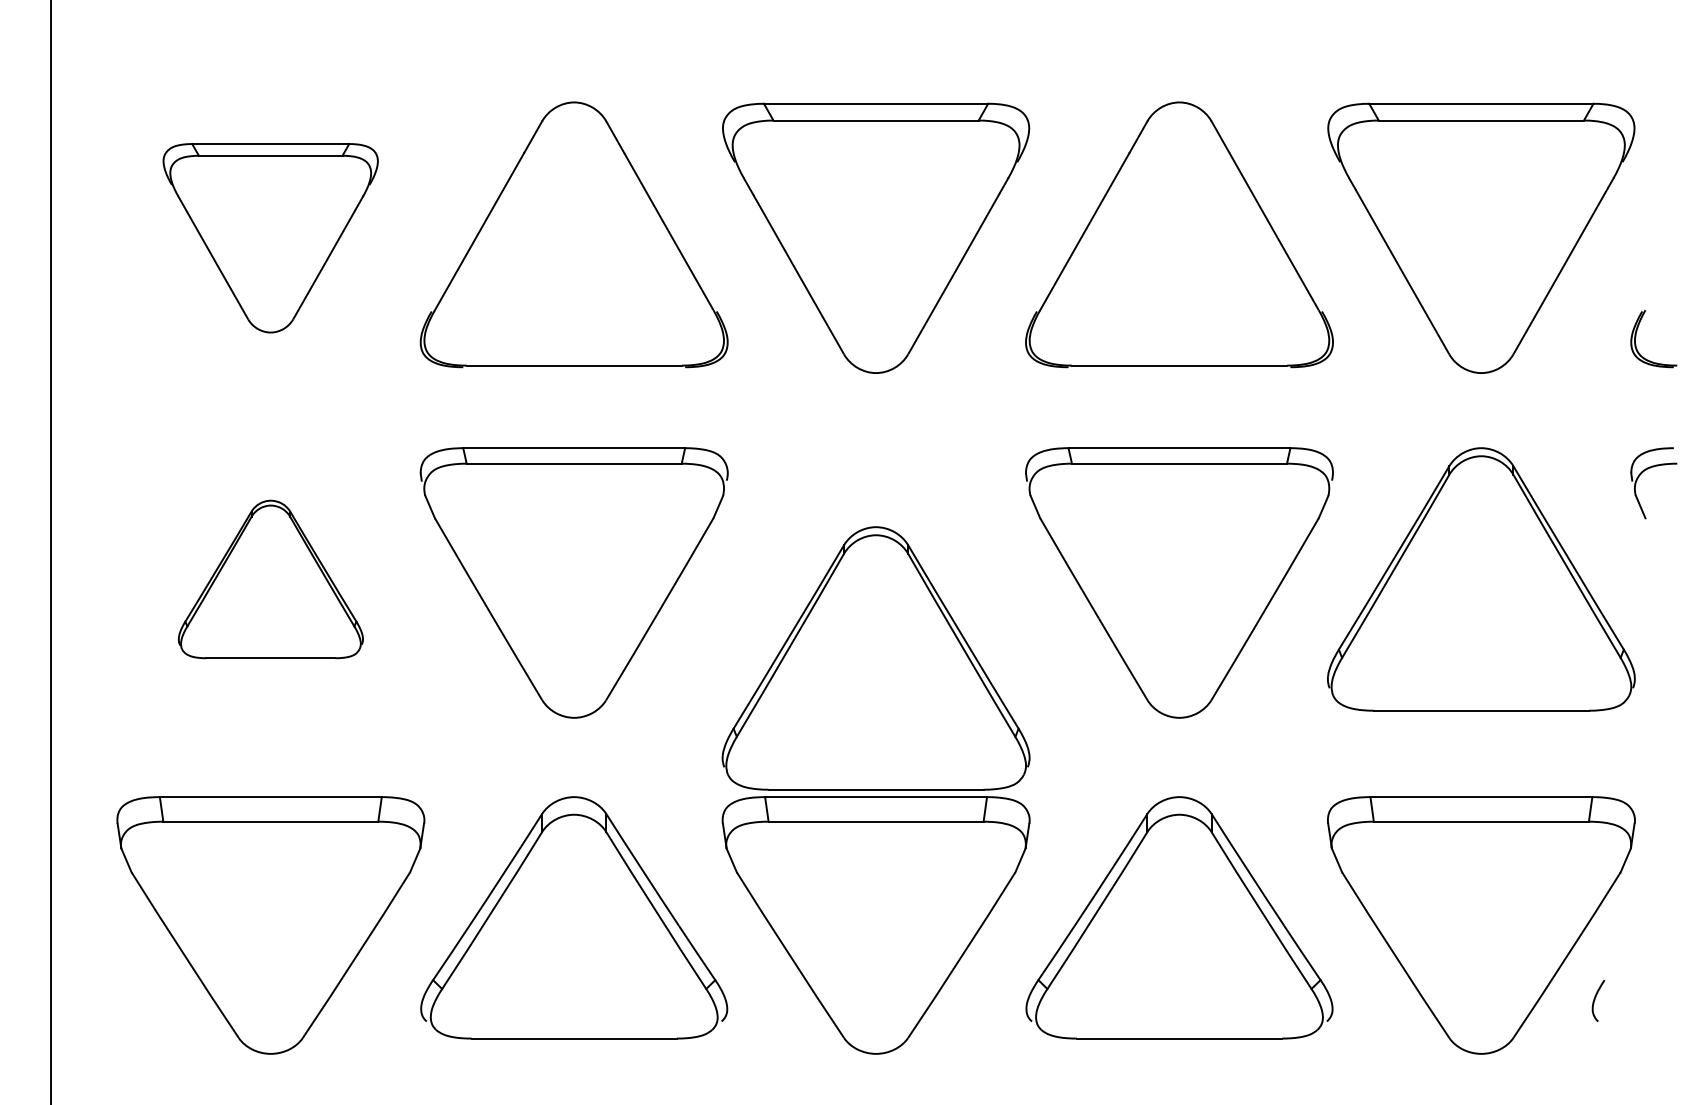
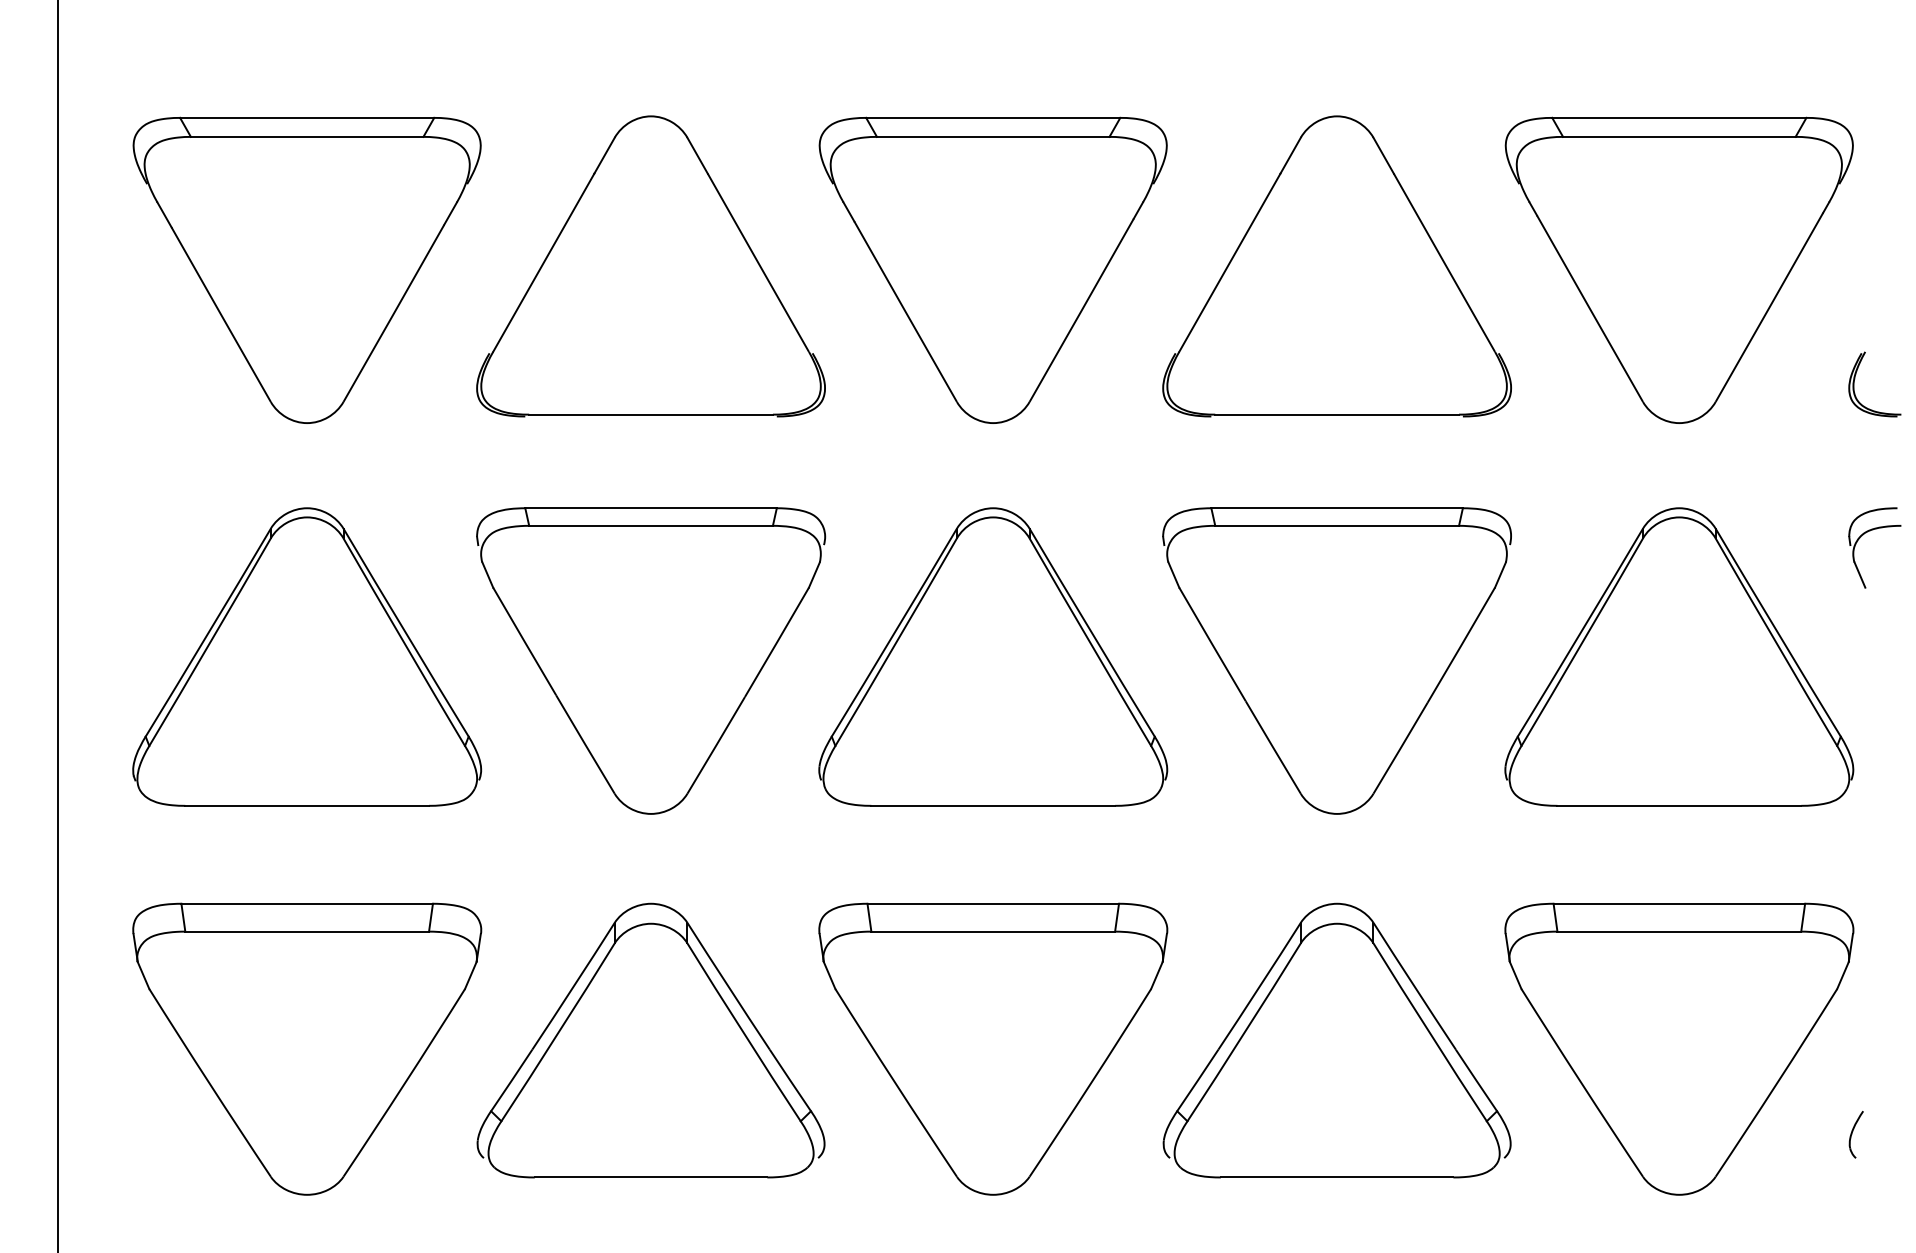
part: (270, 237) -> (306, 269), size x1.43
part: (270, 579) -> (306, 657), size x1.67
part: (875, 658) -> (992, 657), moved
part: (1598, 1000) -> (1856, 1134), moved

